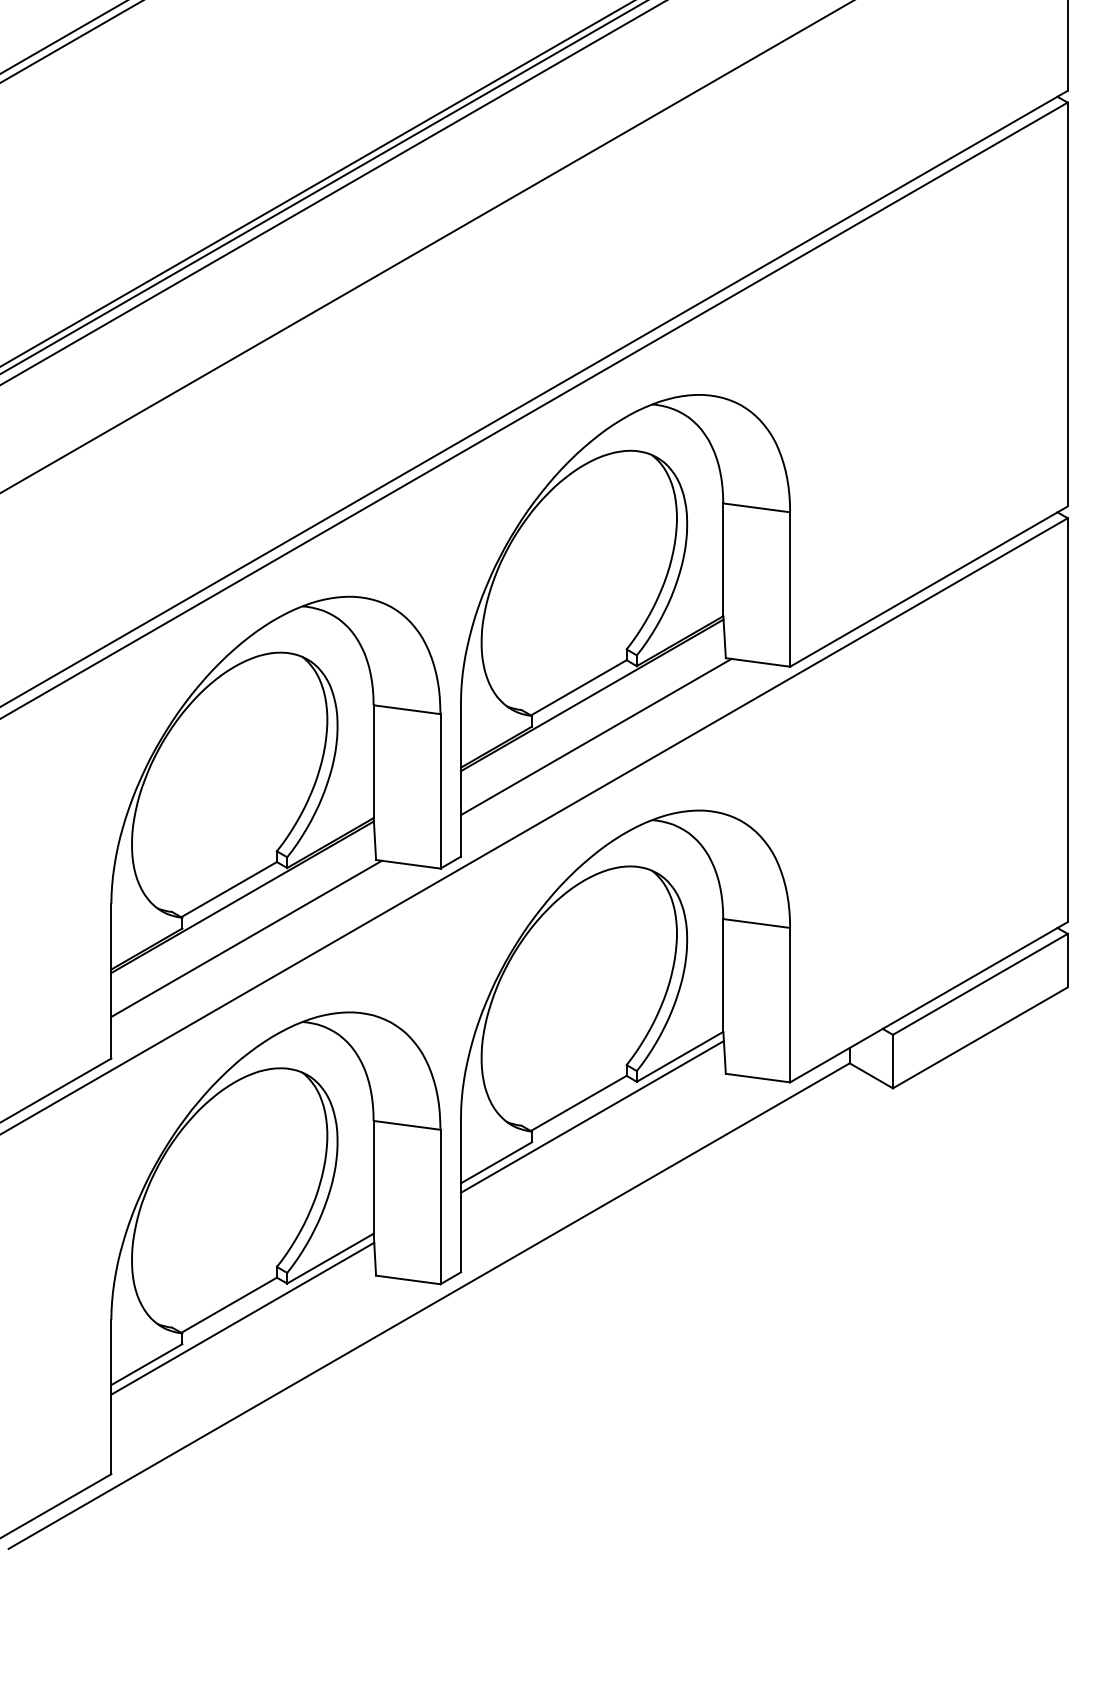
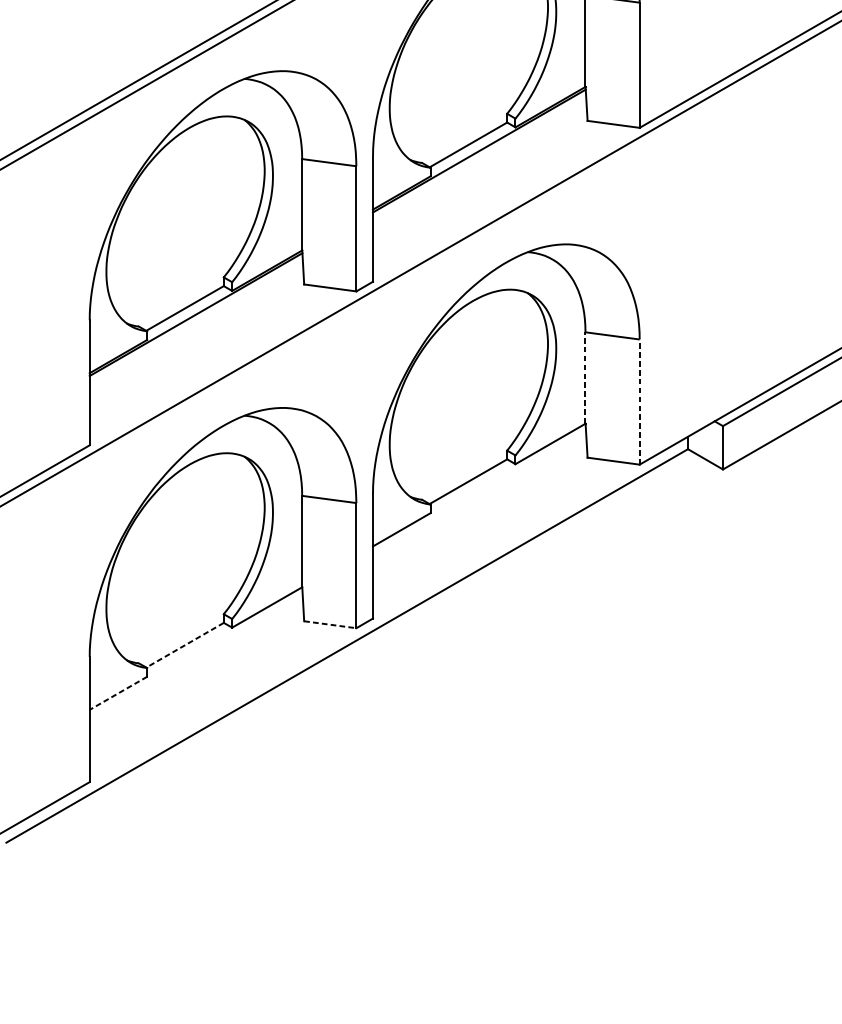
line: (596, 736) -> (482, 184), removed
line: (246, 938) -> (199, 348), removed
line: (723, 975) -> (585, 378), solid -> dashed
line: (790, 1004) -> (639, 401), solid -> dashed
line: (592, 1116) -> (479, 492), removed
line: (408, 1280) -> (330, 625), solid -> dashed
line: (228, 1305) -> (184, 645), solid -> dashed
line: (242, 1318) -> (195, 655), removed
line: (146, 1364) -> (118, 693), solid -> dashed

